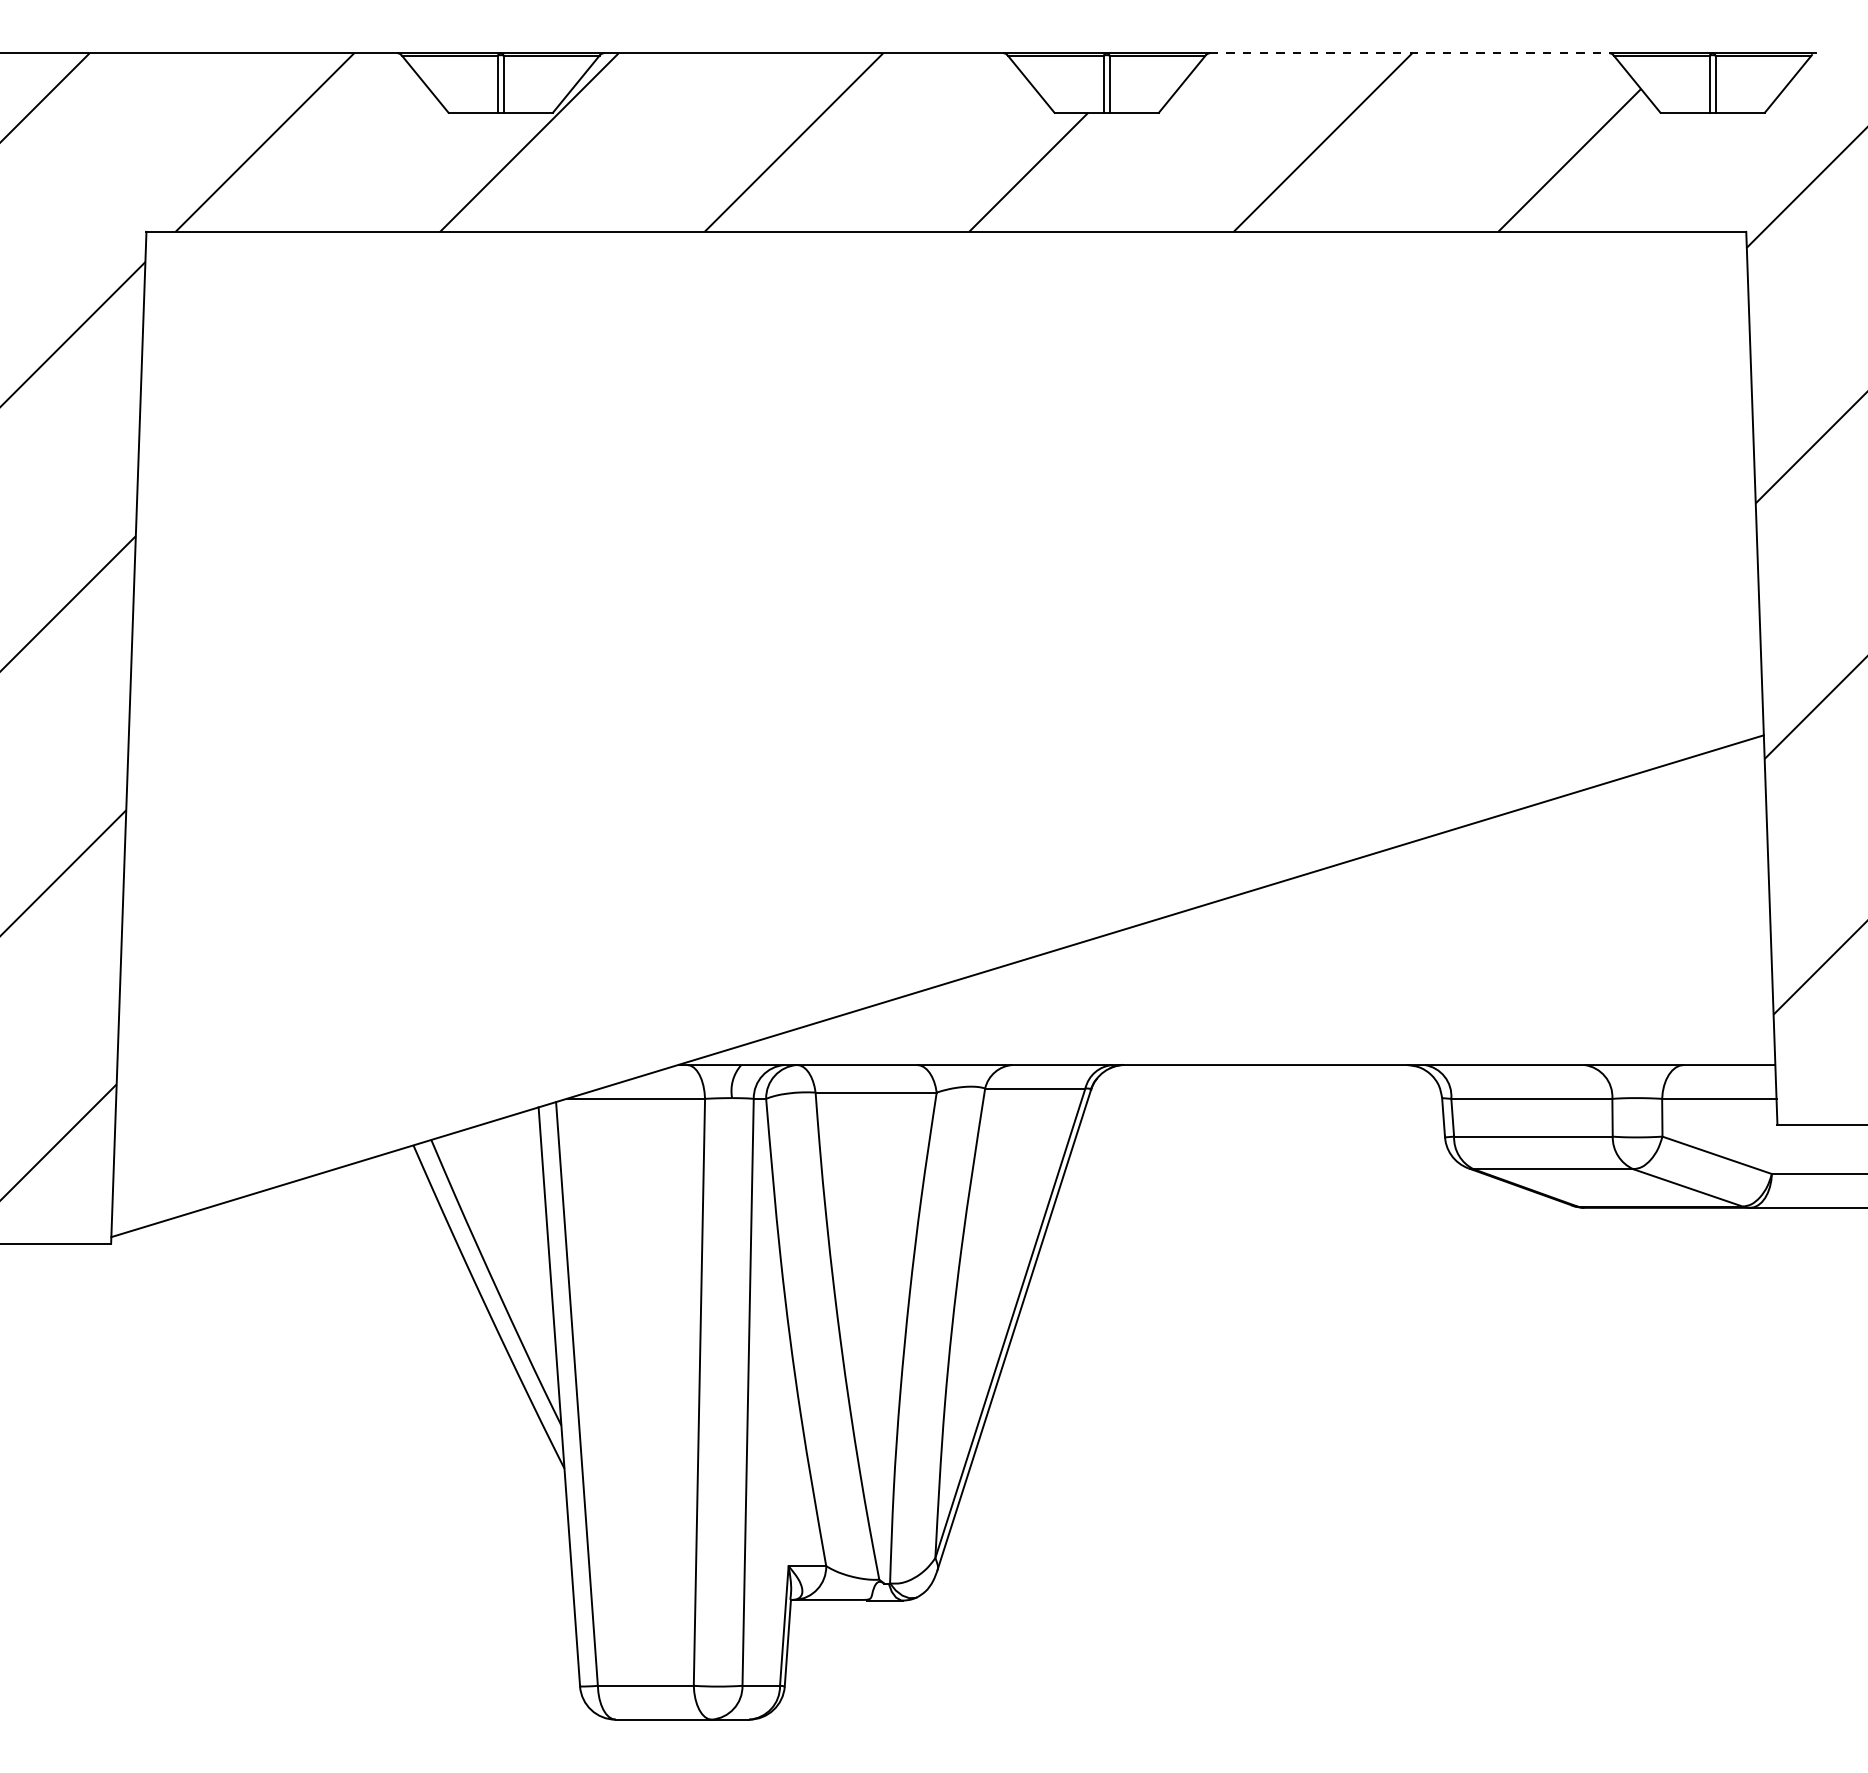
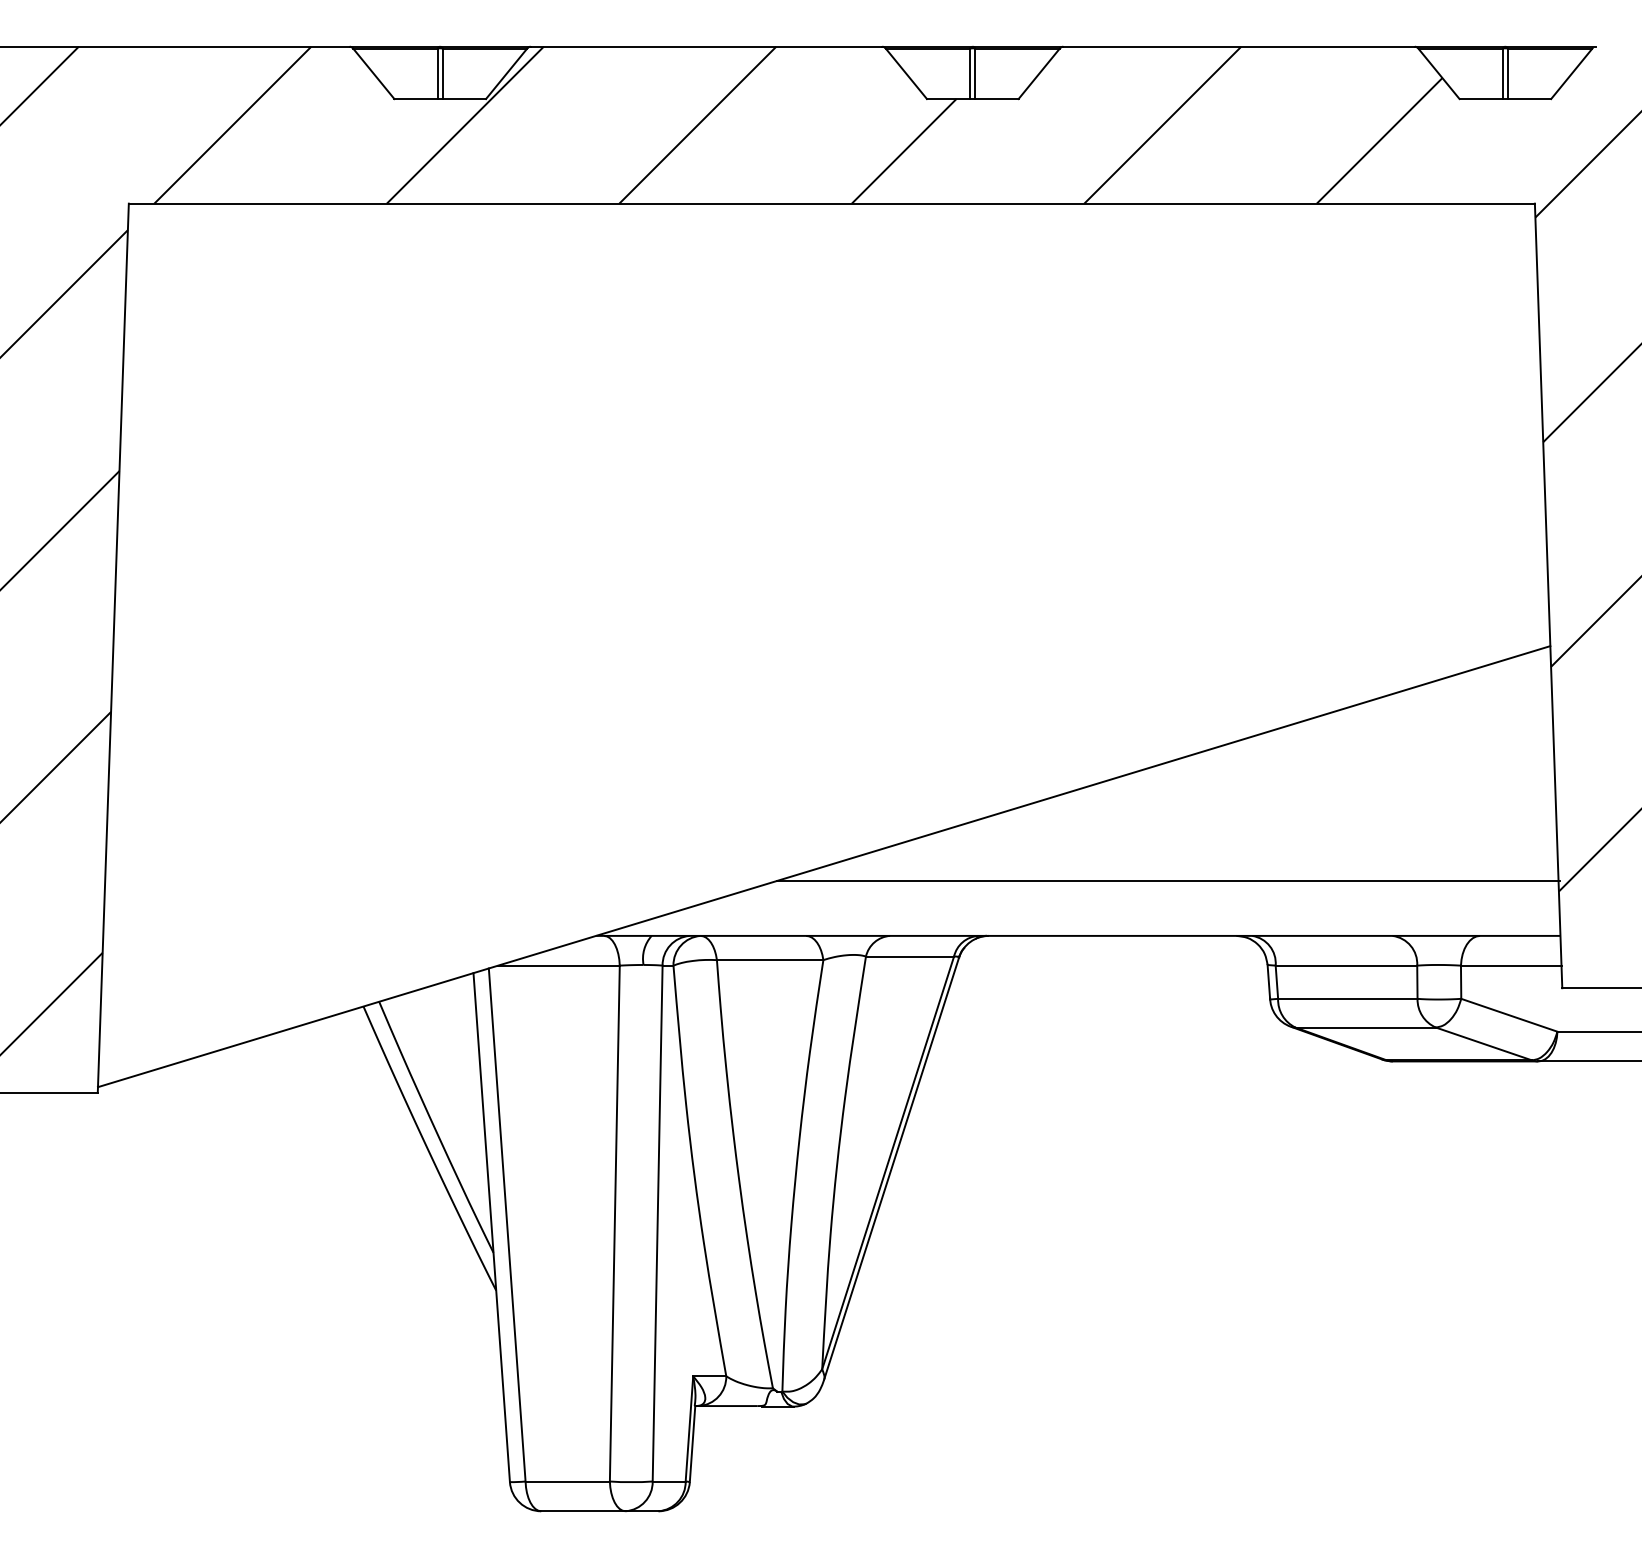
line: (1409, 53) -> (1238, 46), dashed -> solid
line: (1329, 1002) -> (1168, 880), added

